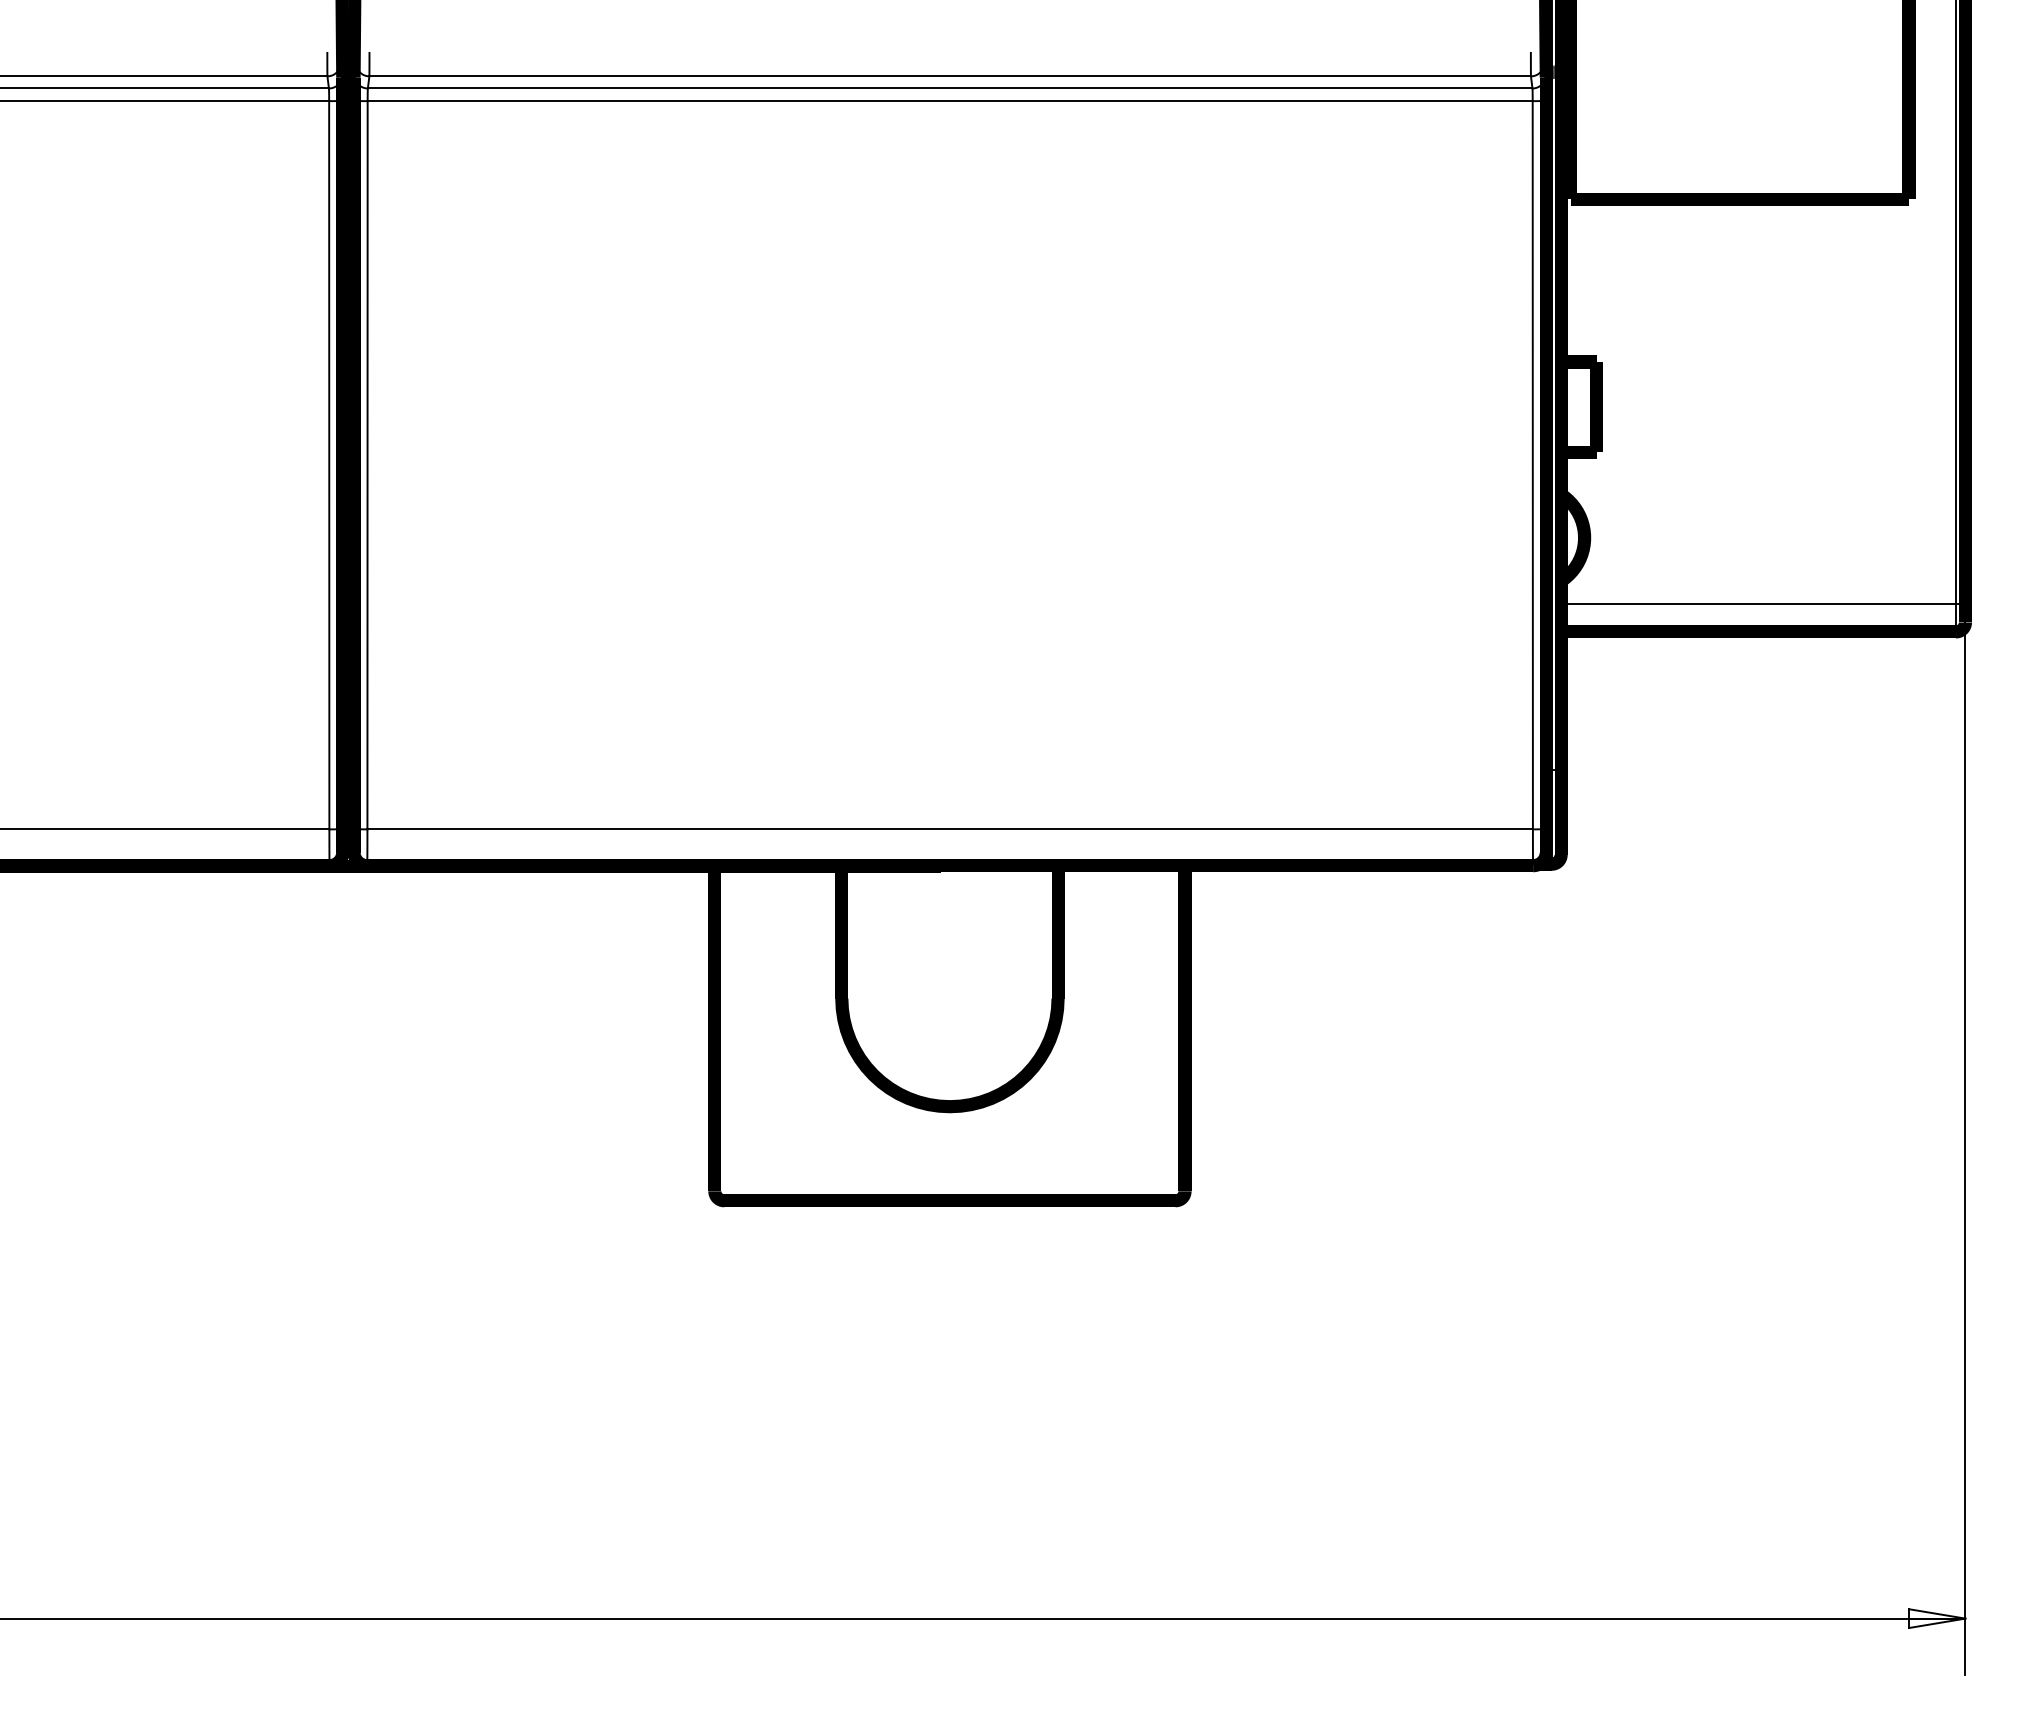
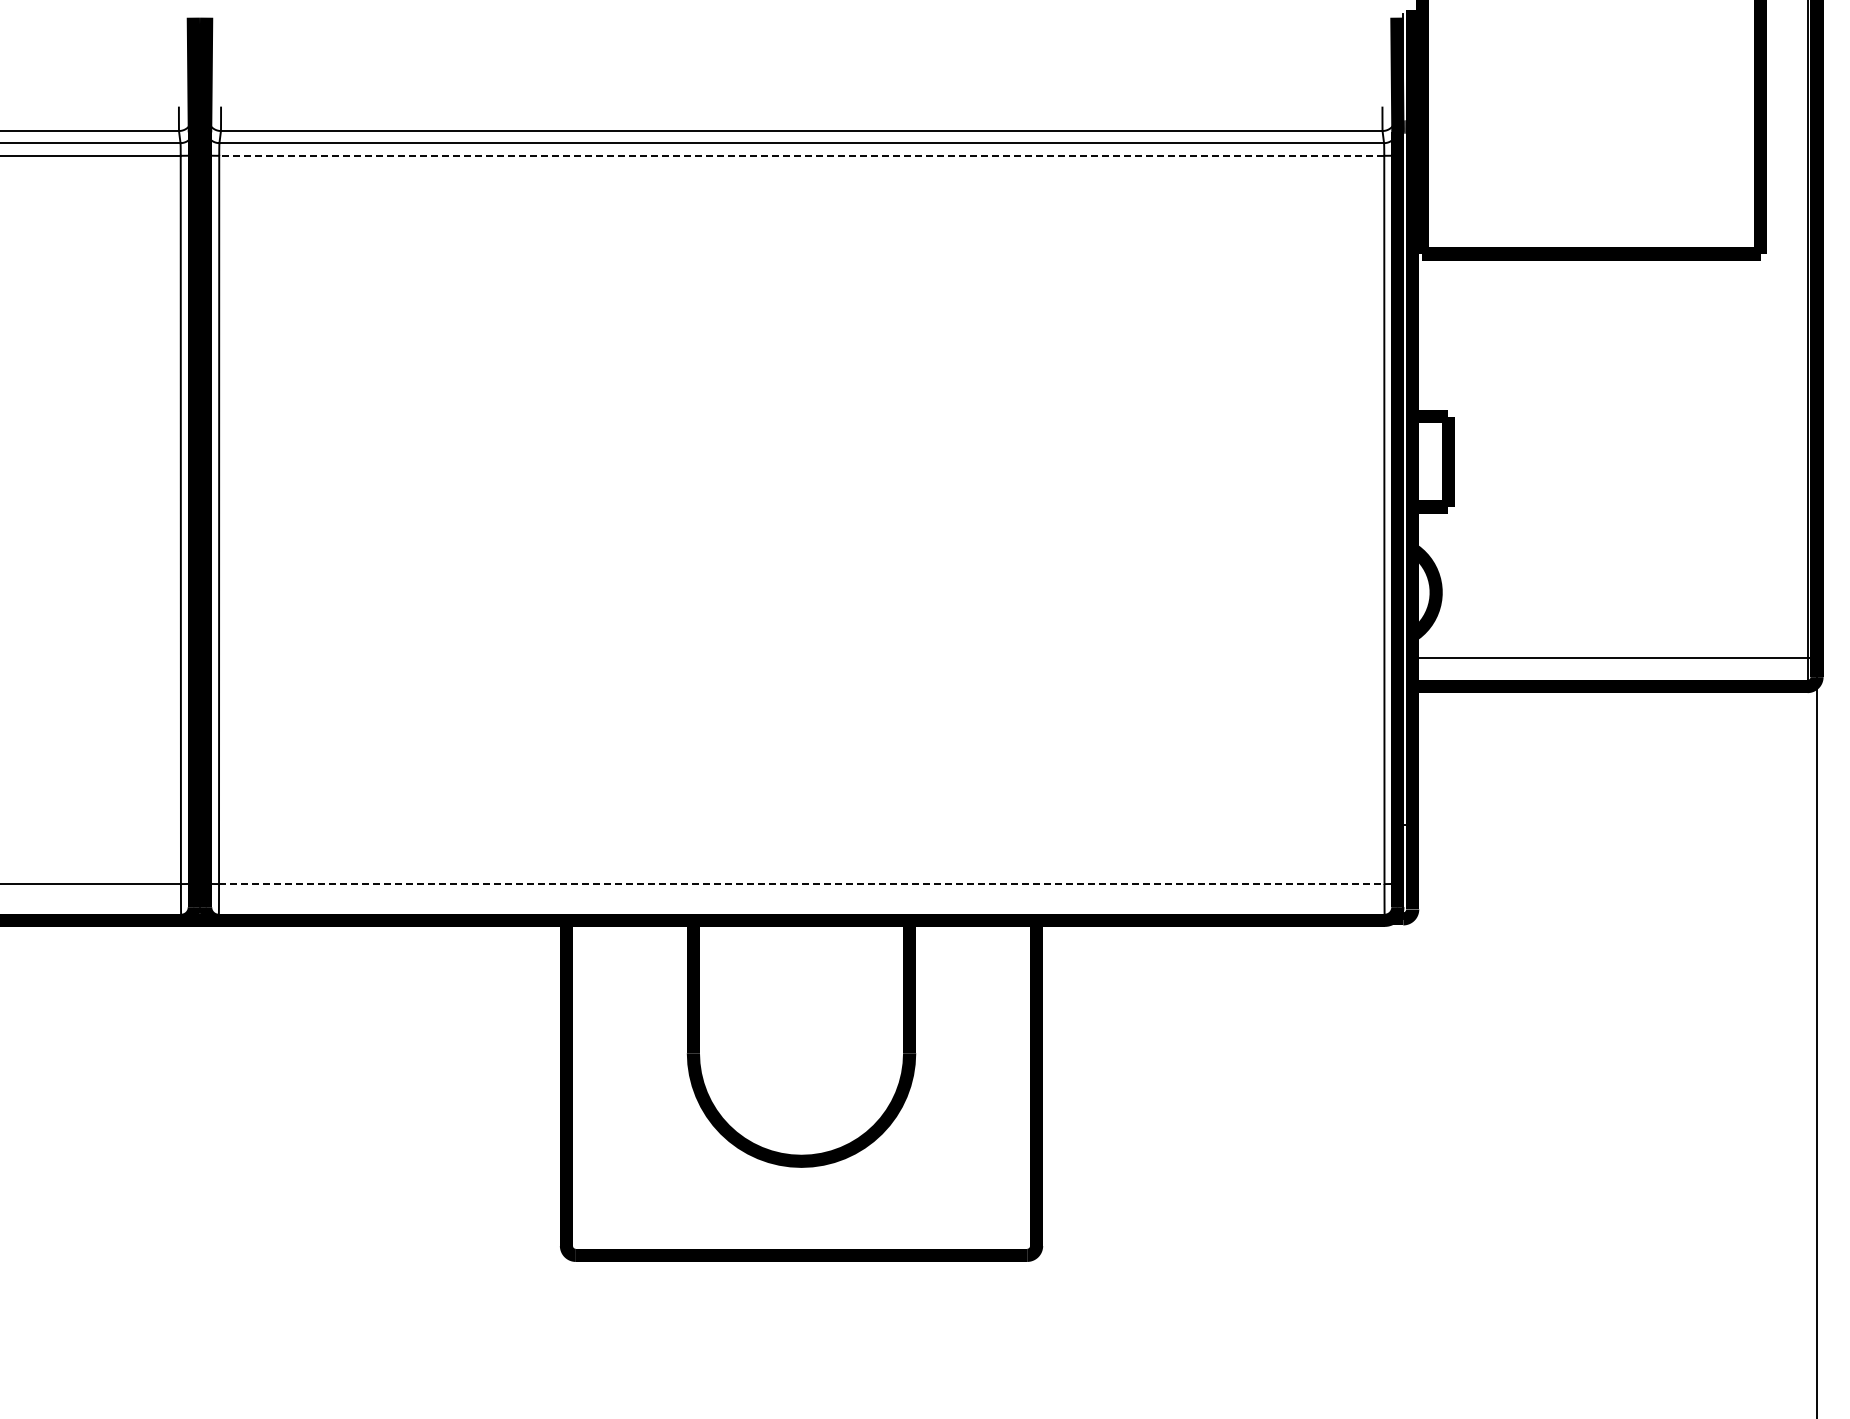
line: (950, 101) -> (802, 156), solid -> dashed
line: (950, 829) -> (802, 884), solid -> dashed

